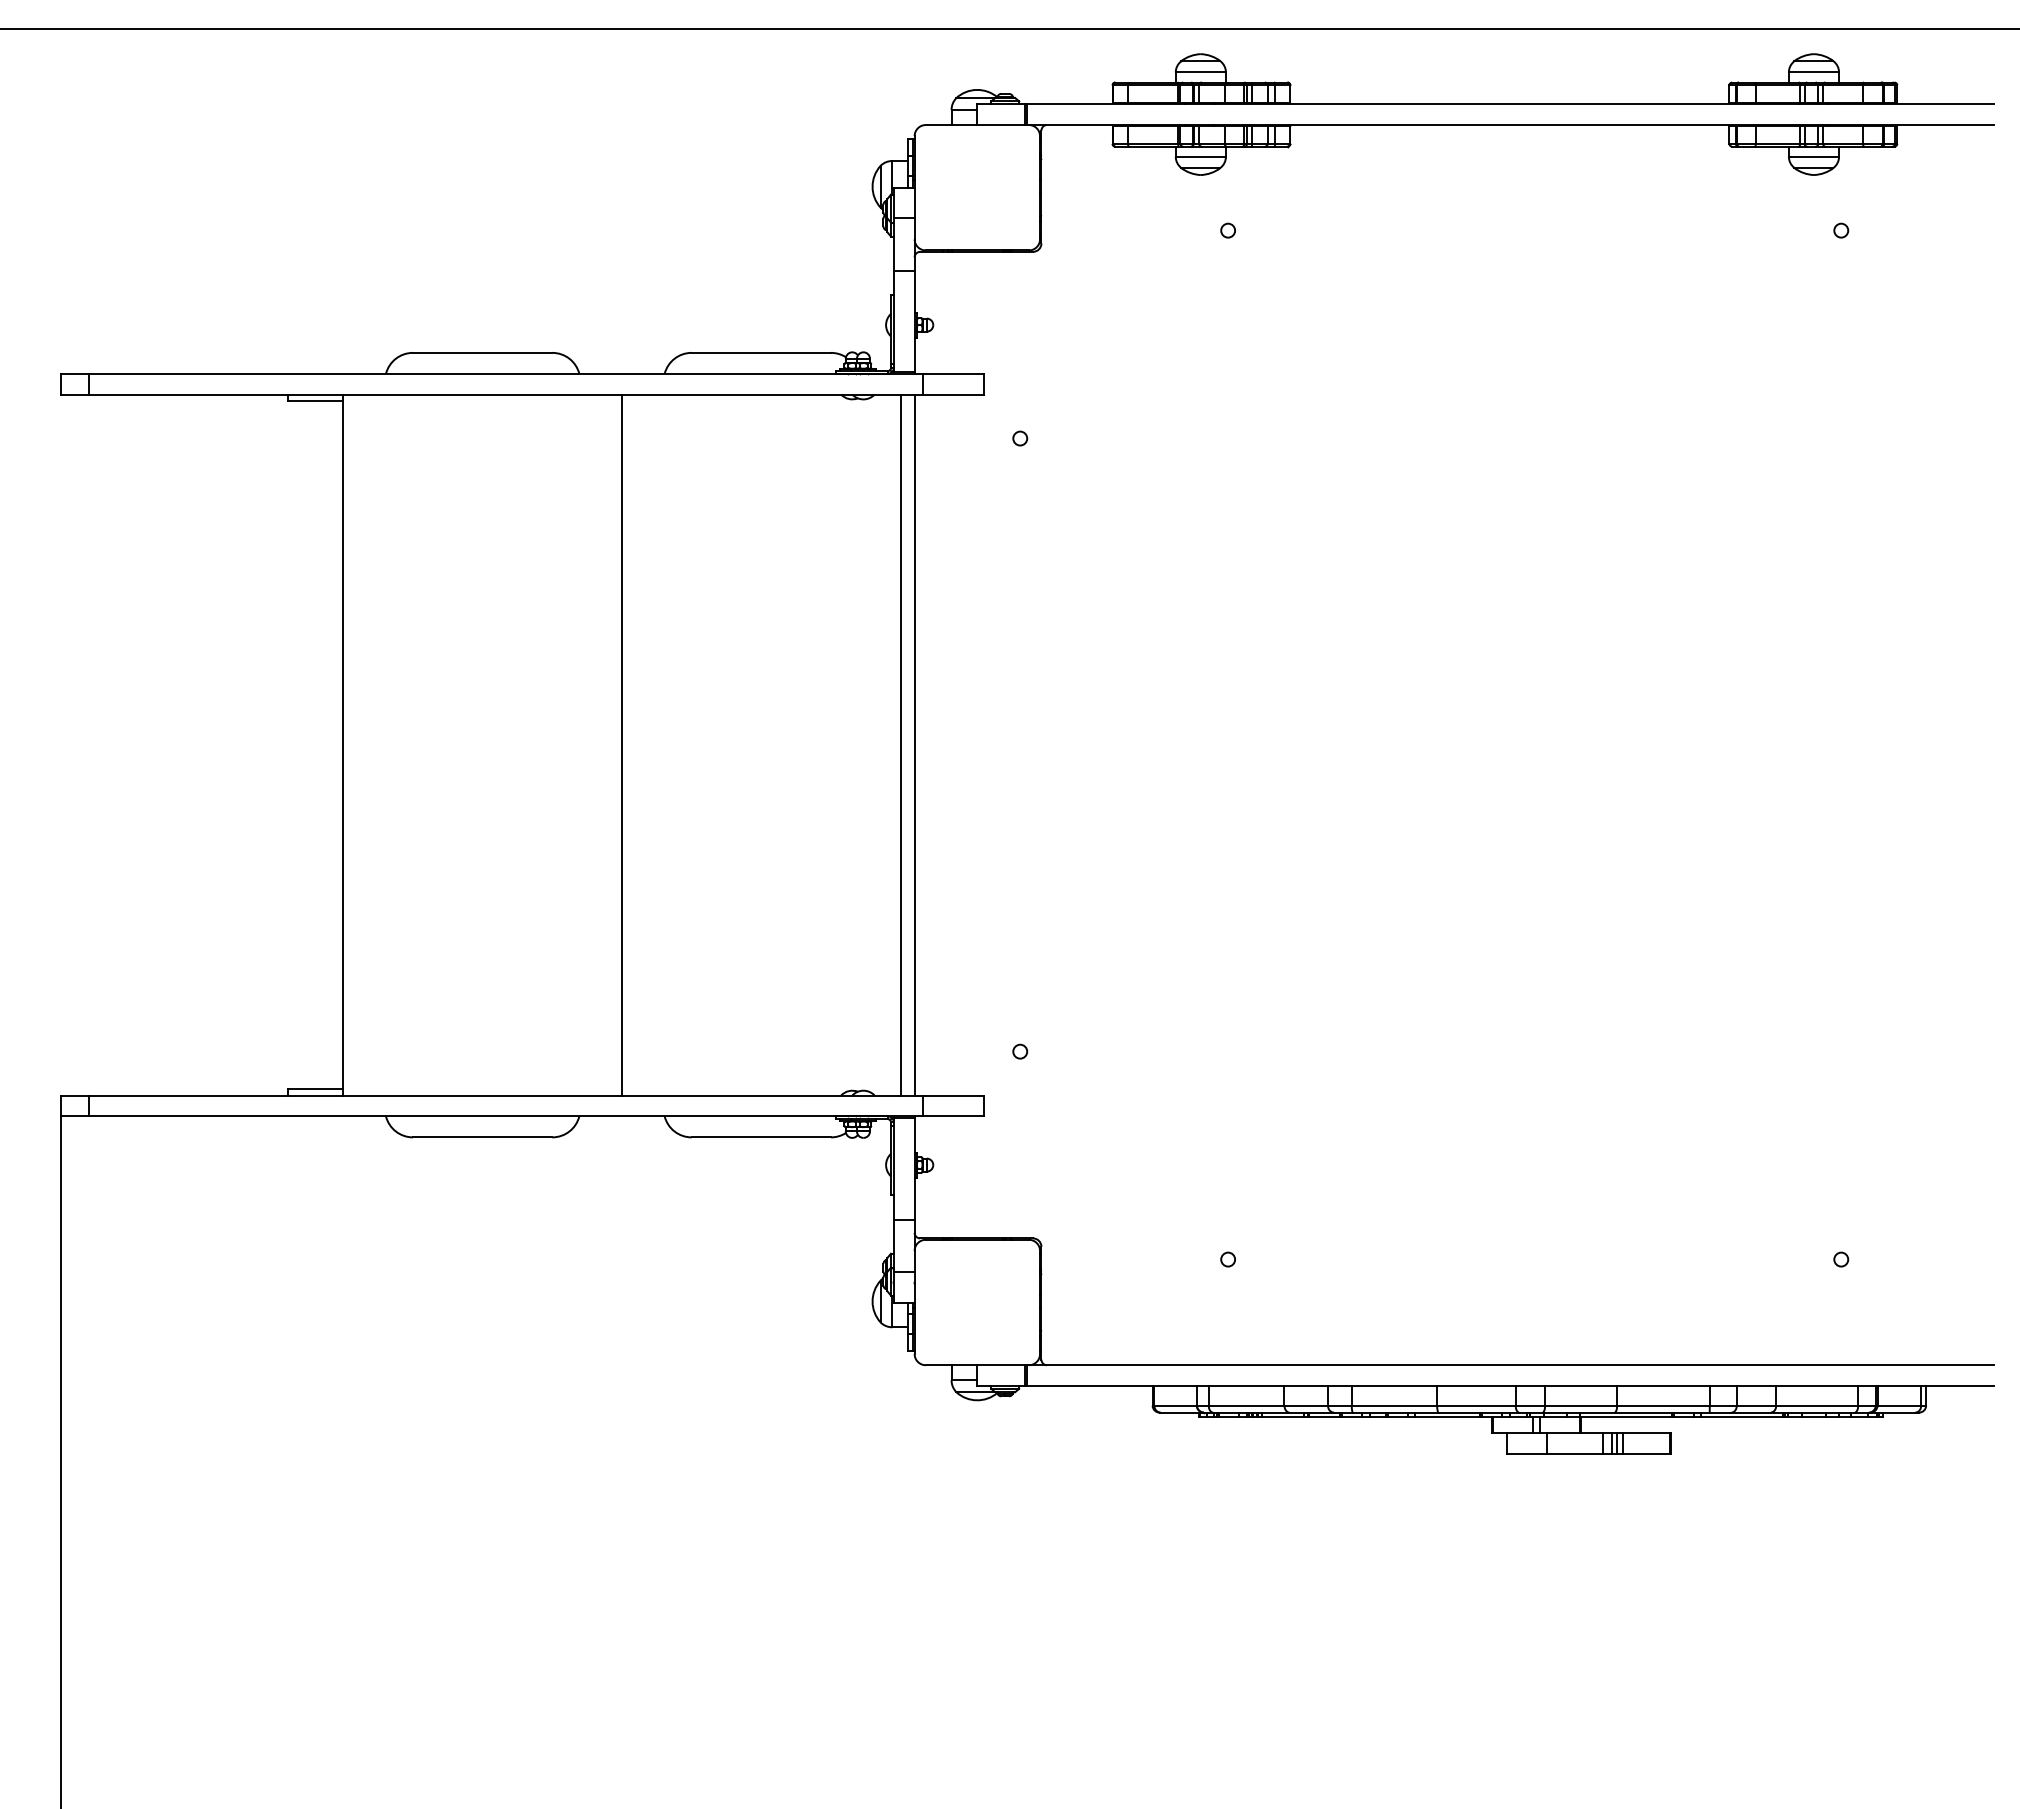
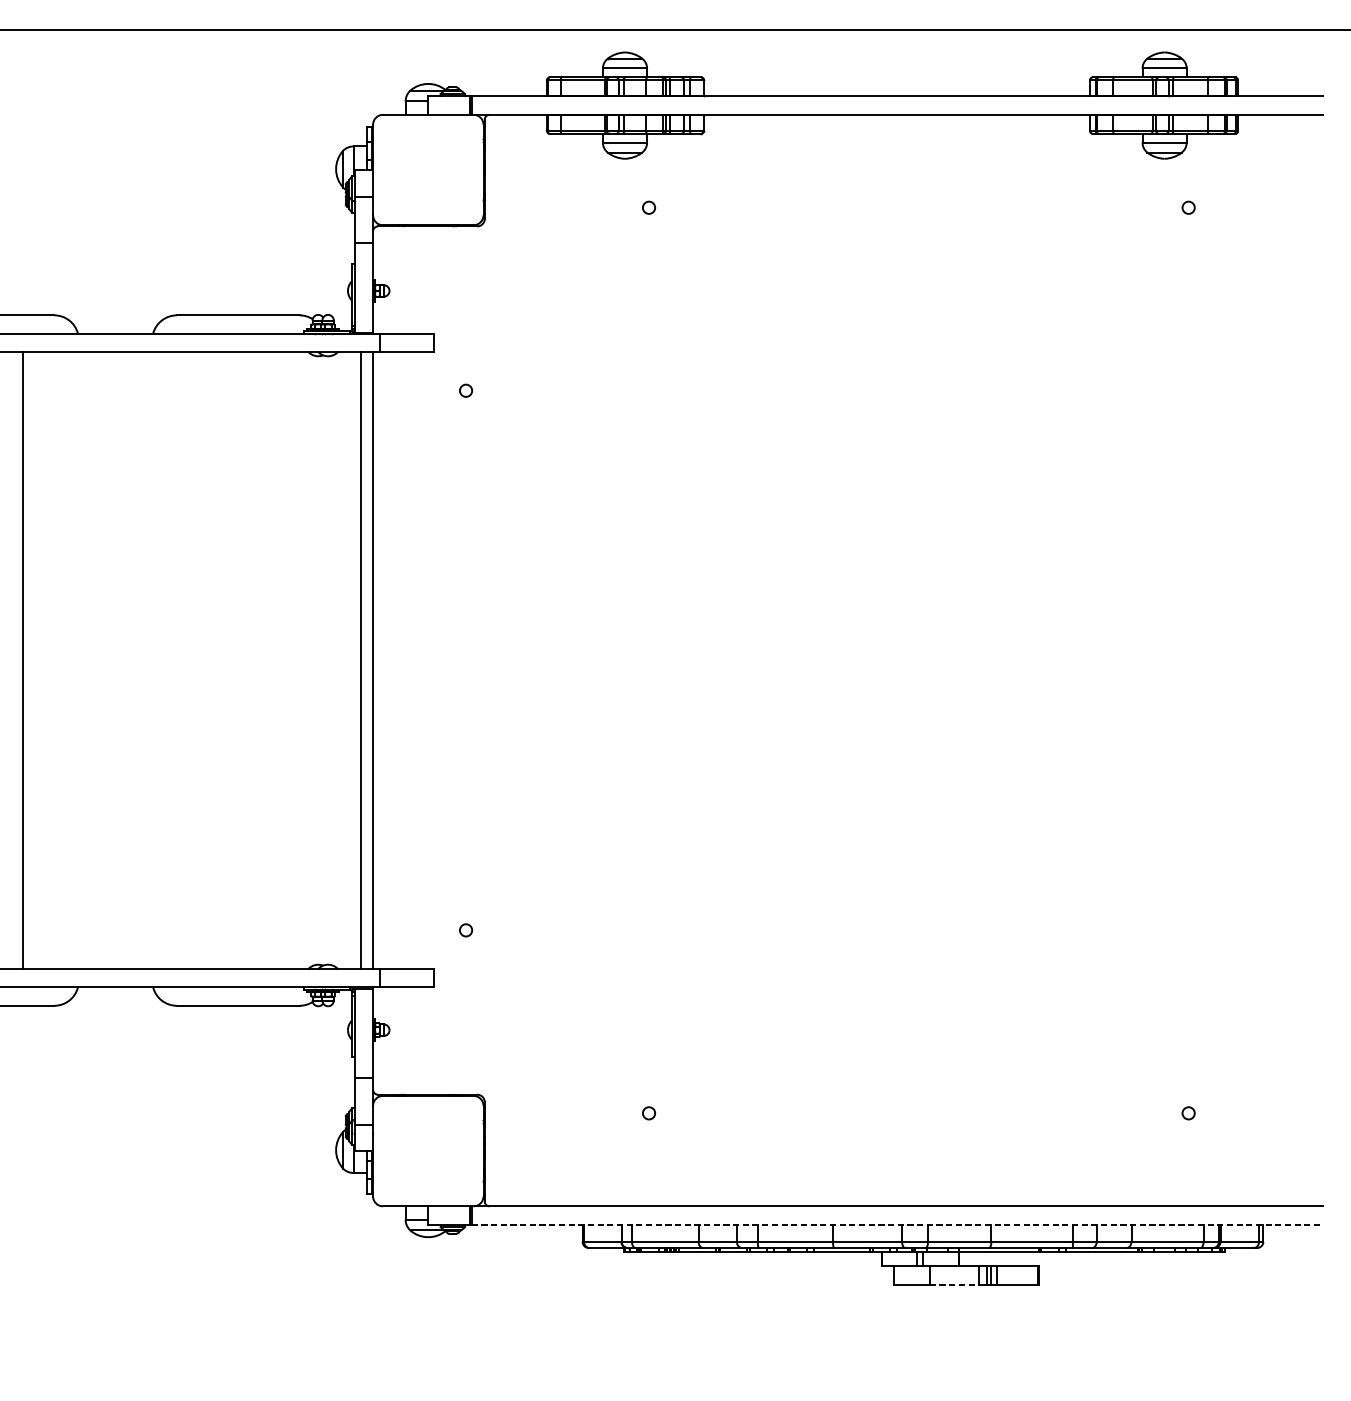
line: (622, 744) -> (23, 660), moved
line: (1510, 1386) -> (897, 1225), solid -> dashed
line: (1575, 1454) -> (954, 1284), solid -> dashed

